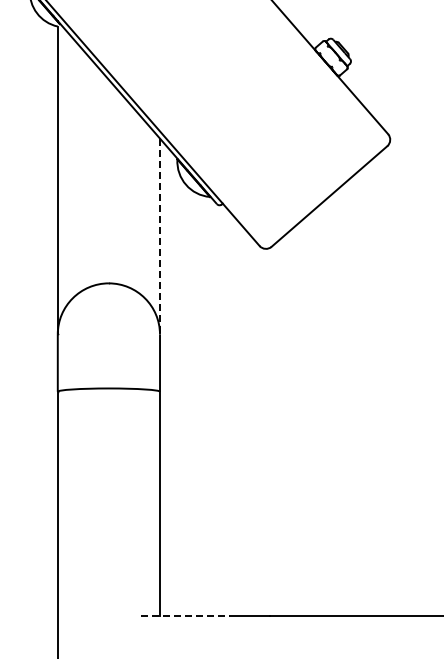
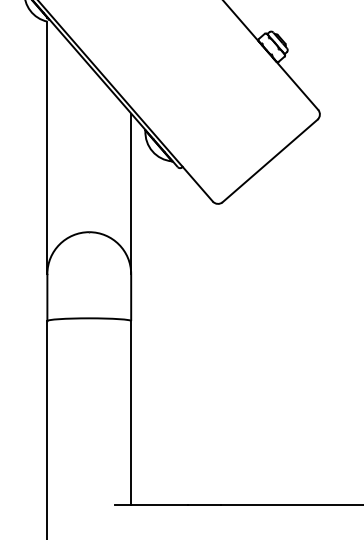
line: (160, 236) -> (131, 193), dashed -> solid
line: (185, 615) -> (152, 504), dashed -> solid

